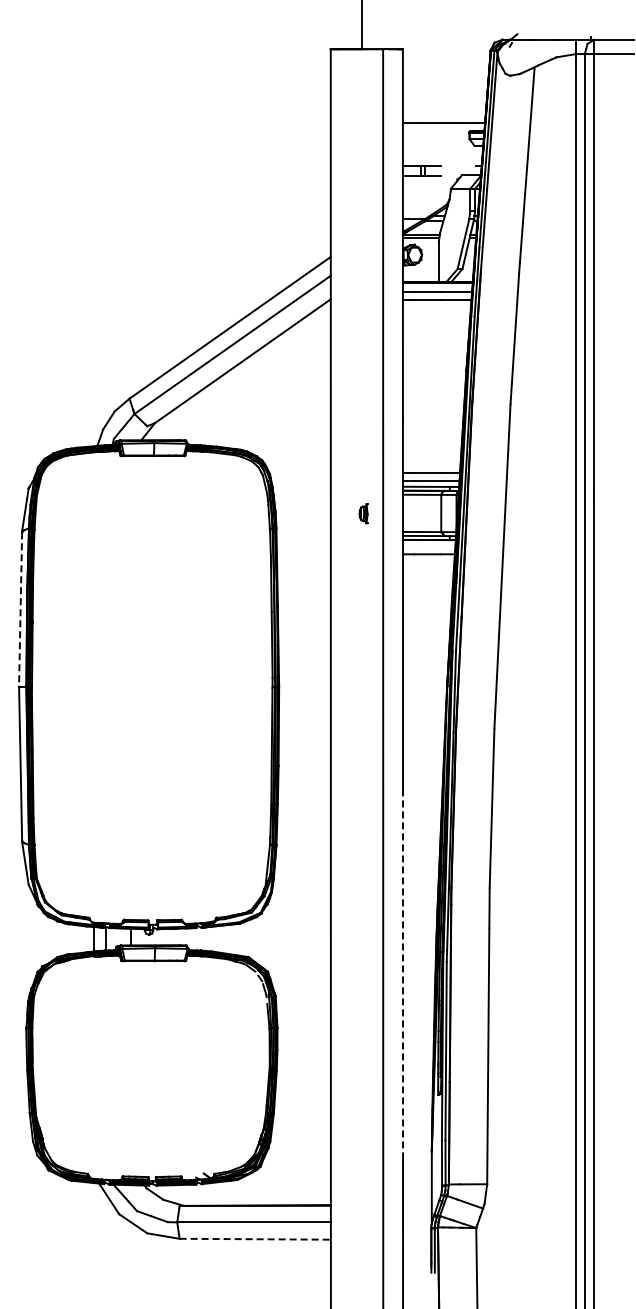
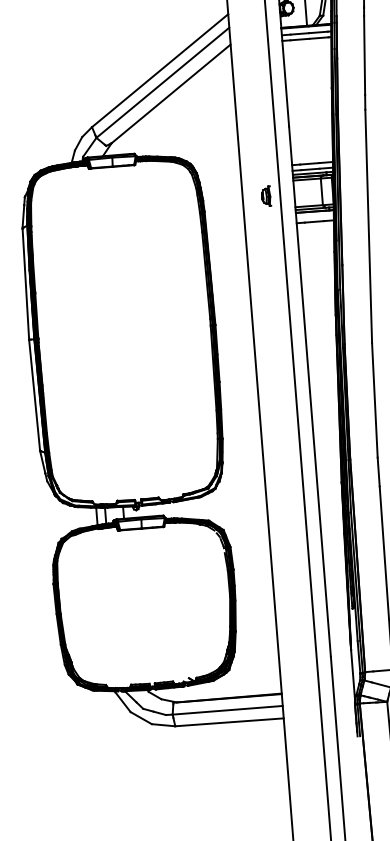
part: (363, 513) -> (266, 196), size x1.43
line: (20, 609) -> (25, 284), dashed -> solid
line: (403, 973) -> (320, 523), dashed -> solid
line: (255, 1239) -> (229, 722), dashed -> solid

